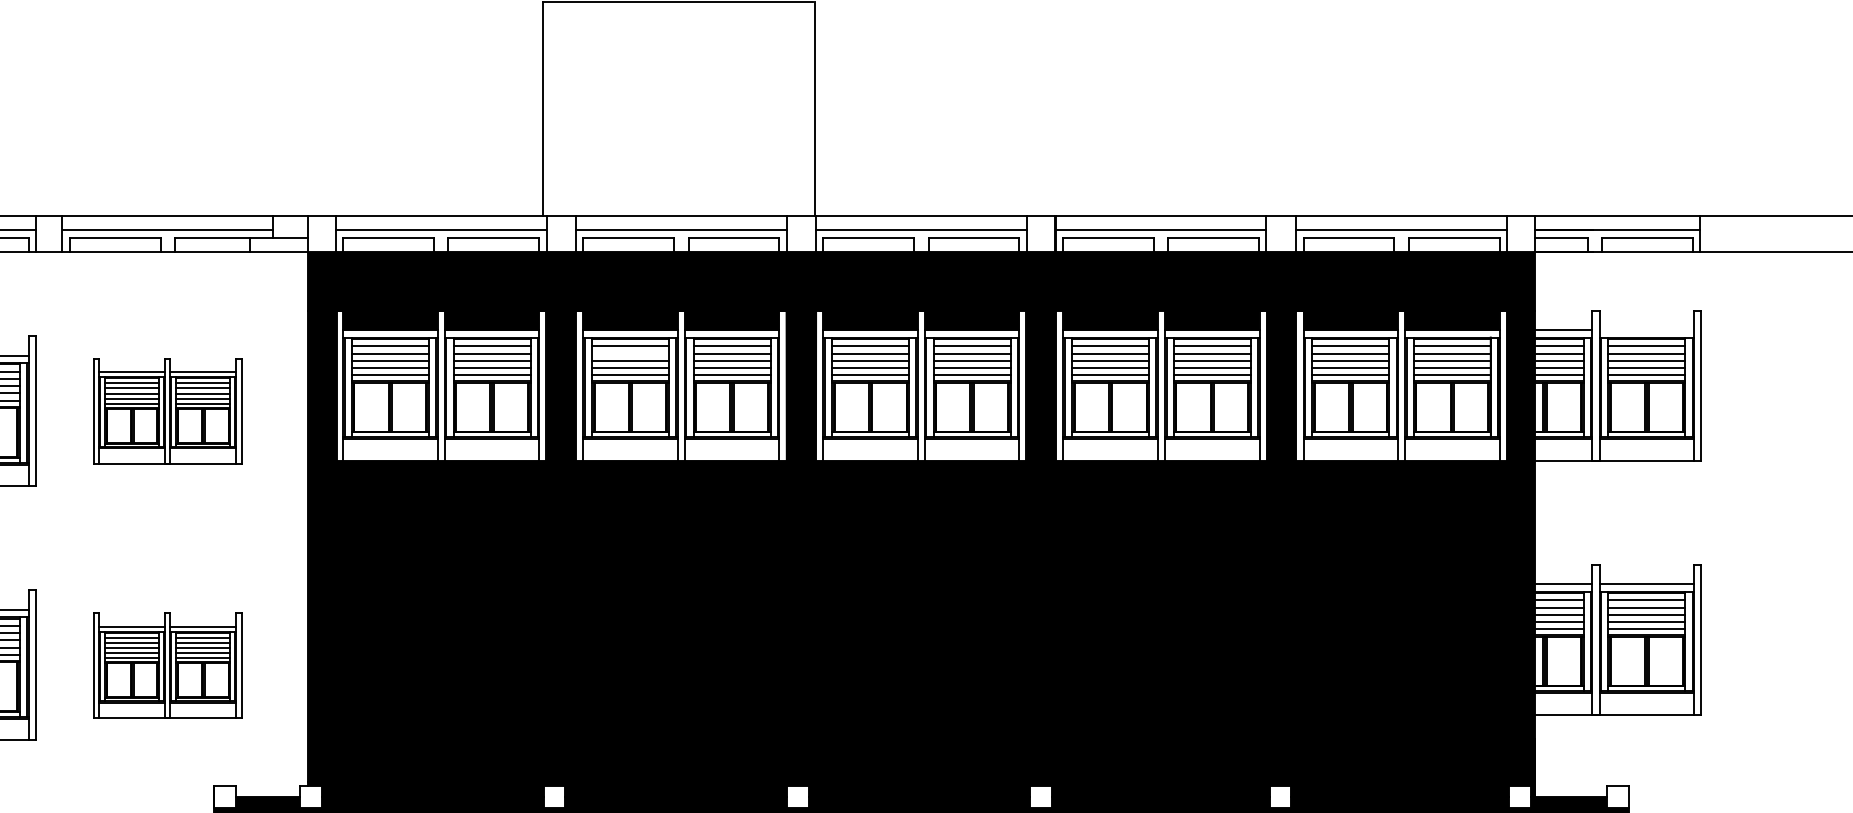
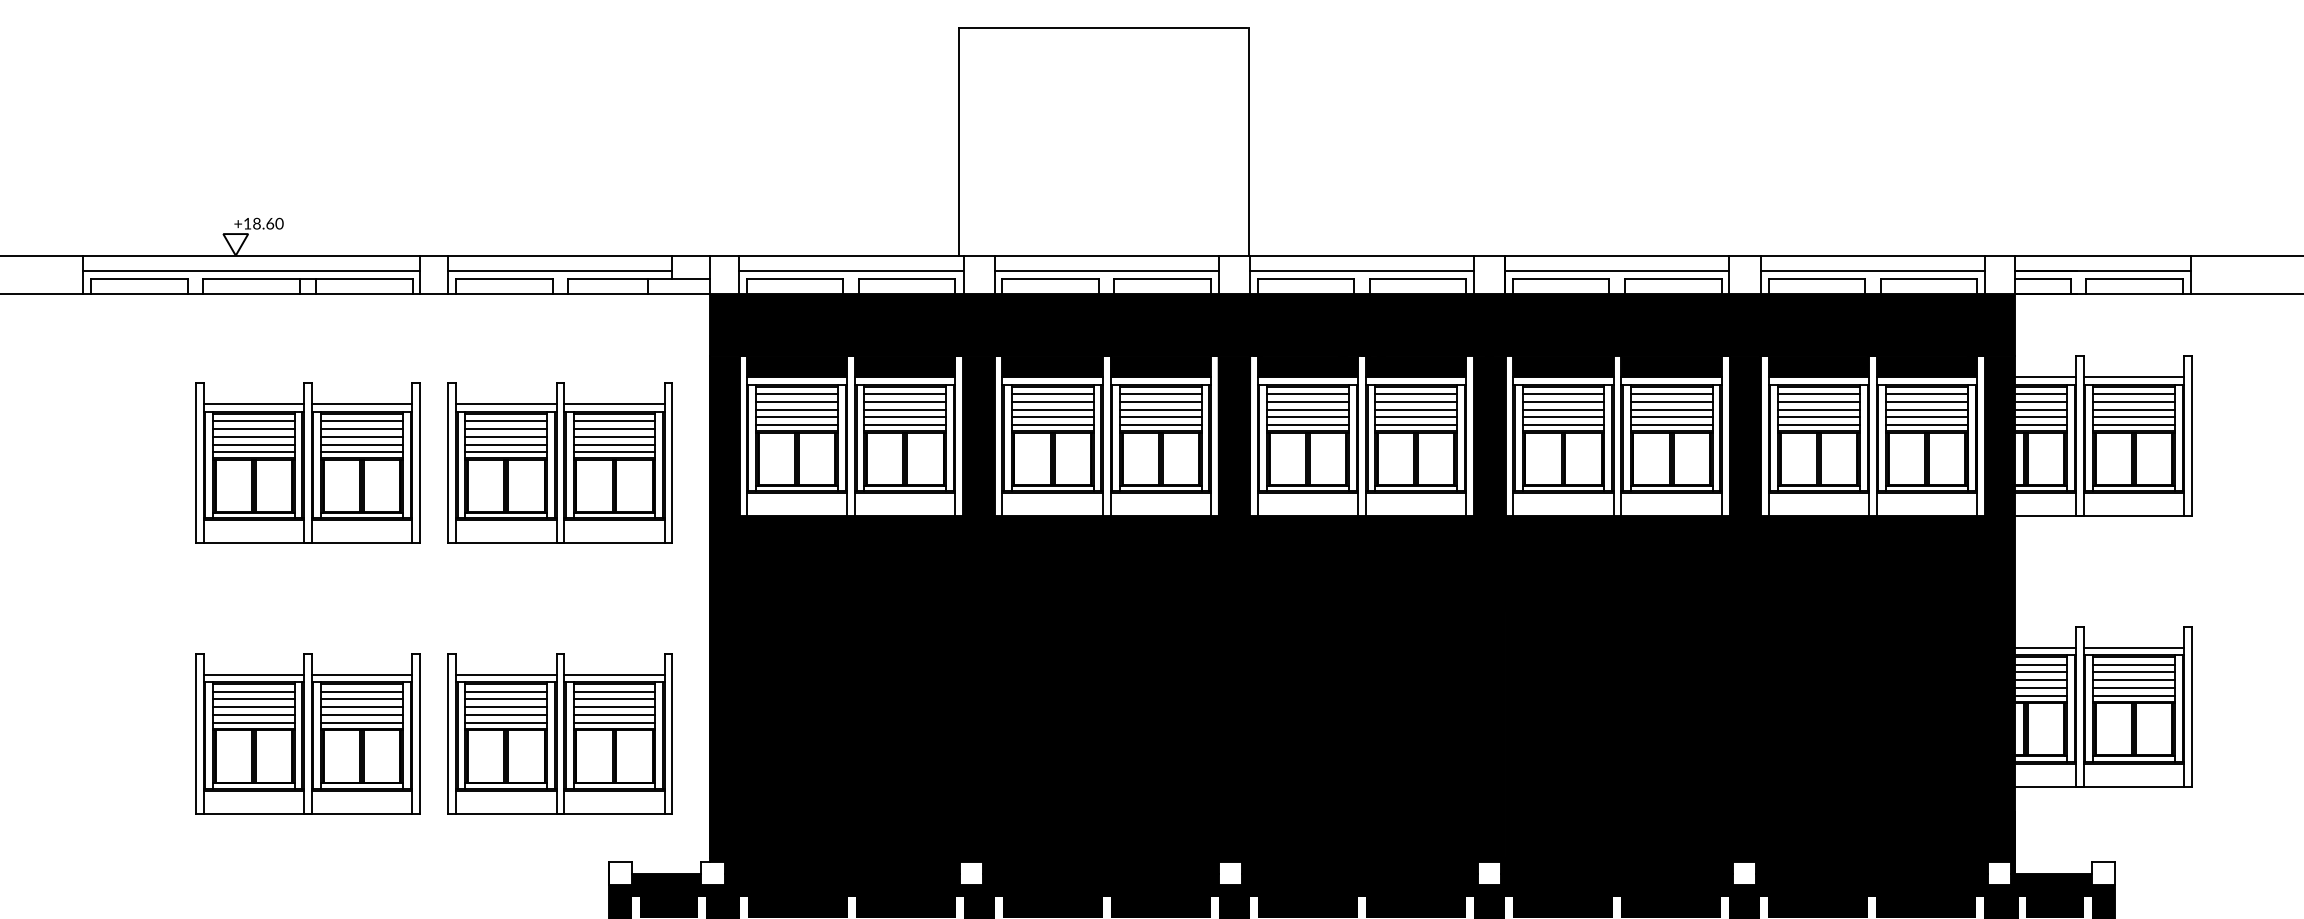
line: (1646, 330) -> (2133, 377), added
line: (630, 353) -> (1052, 402), added
part: (167, 410) -> (559, 462), size x1.43
part: (167, 665) -> (559, 733), size x1.43

